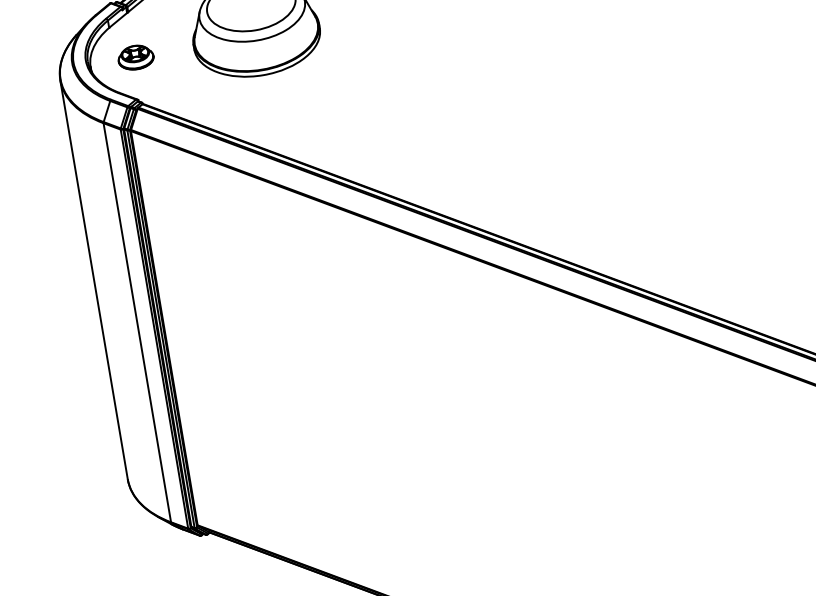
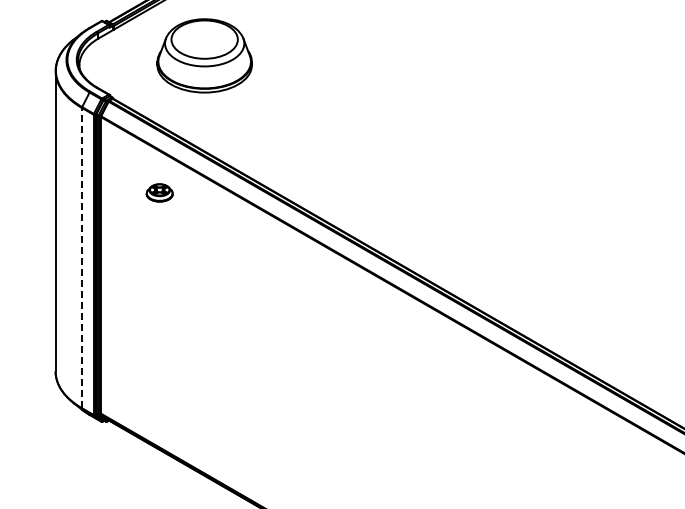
part: (135, 57) -> (159, 192), moved
line: (136, 322) -> (81, 257), solid -> dashed

